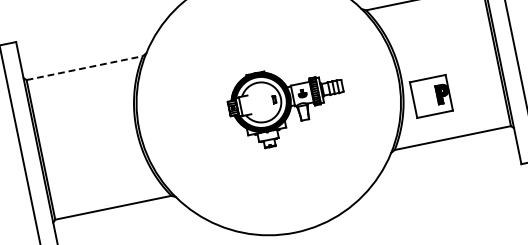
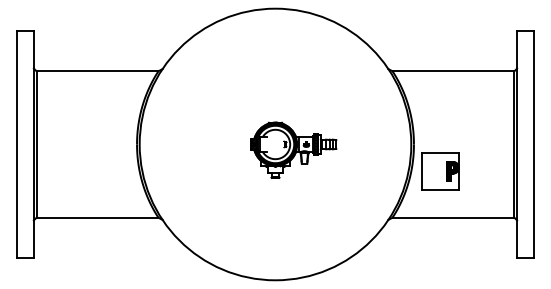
line: (84, 68) -> (97, 71), dashed -> solid
part: (286, 104) -> (293, 149), size x0.71

